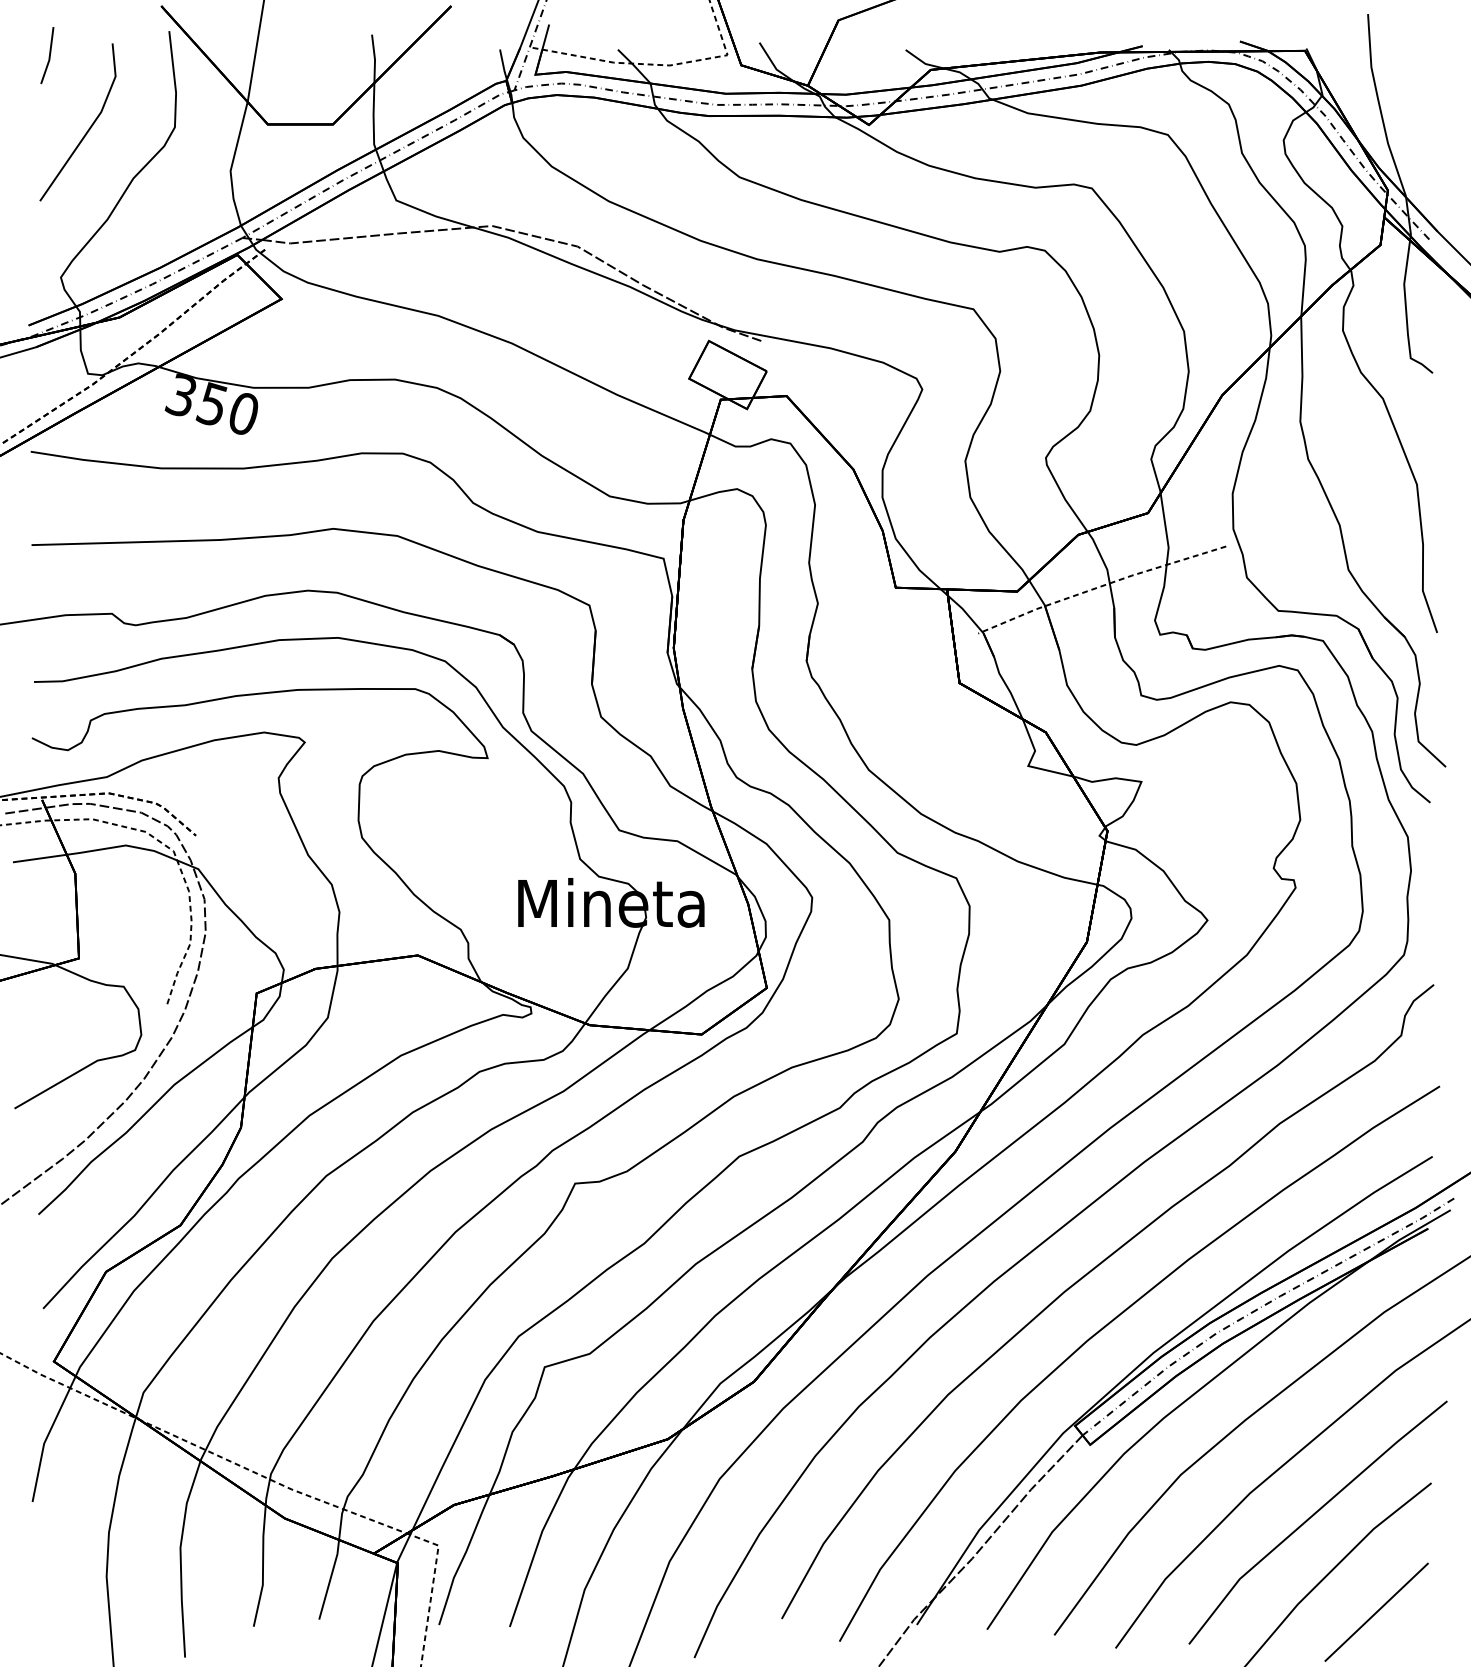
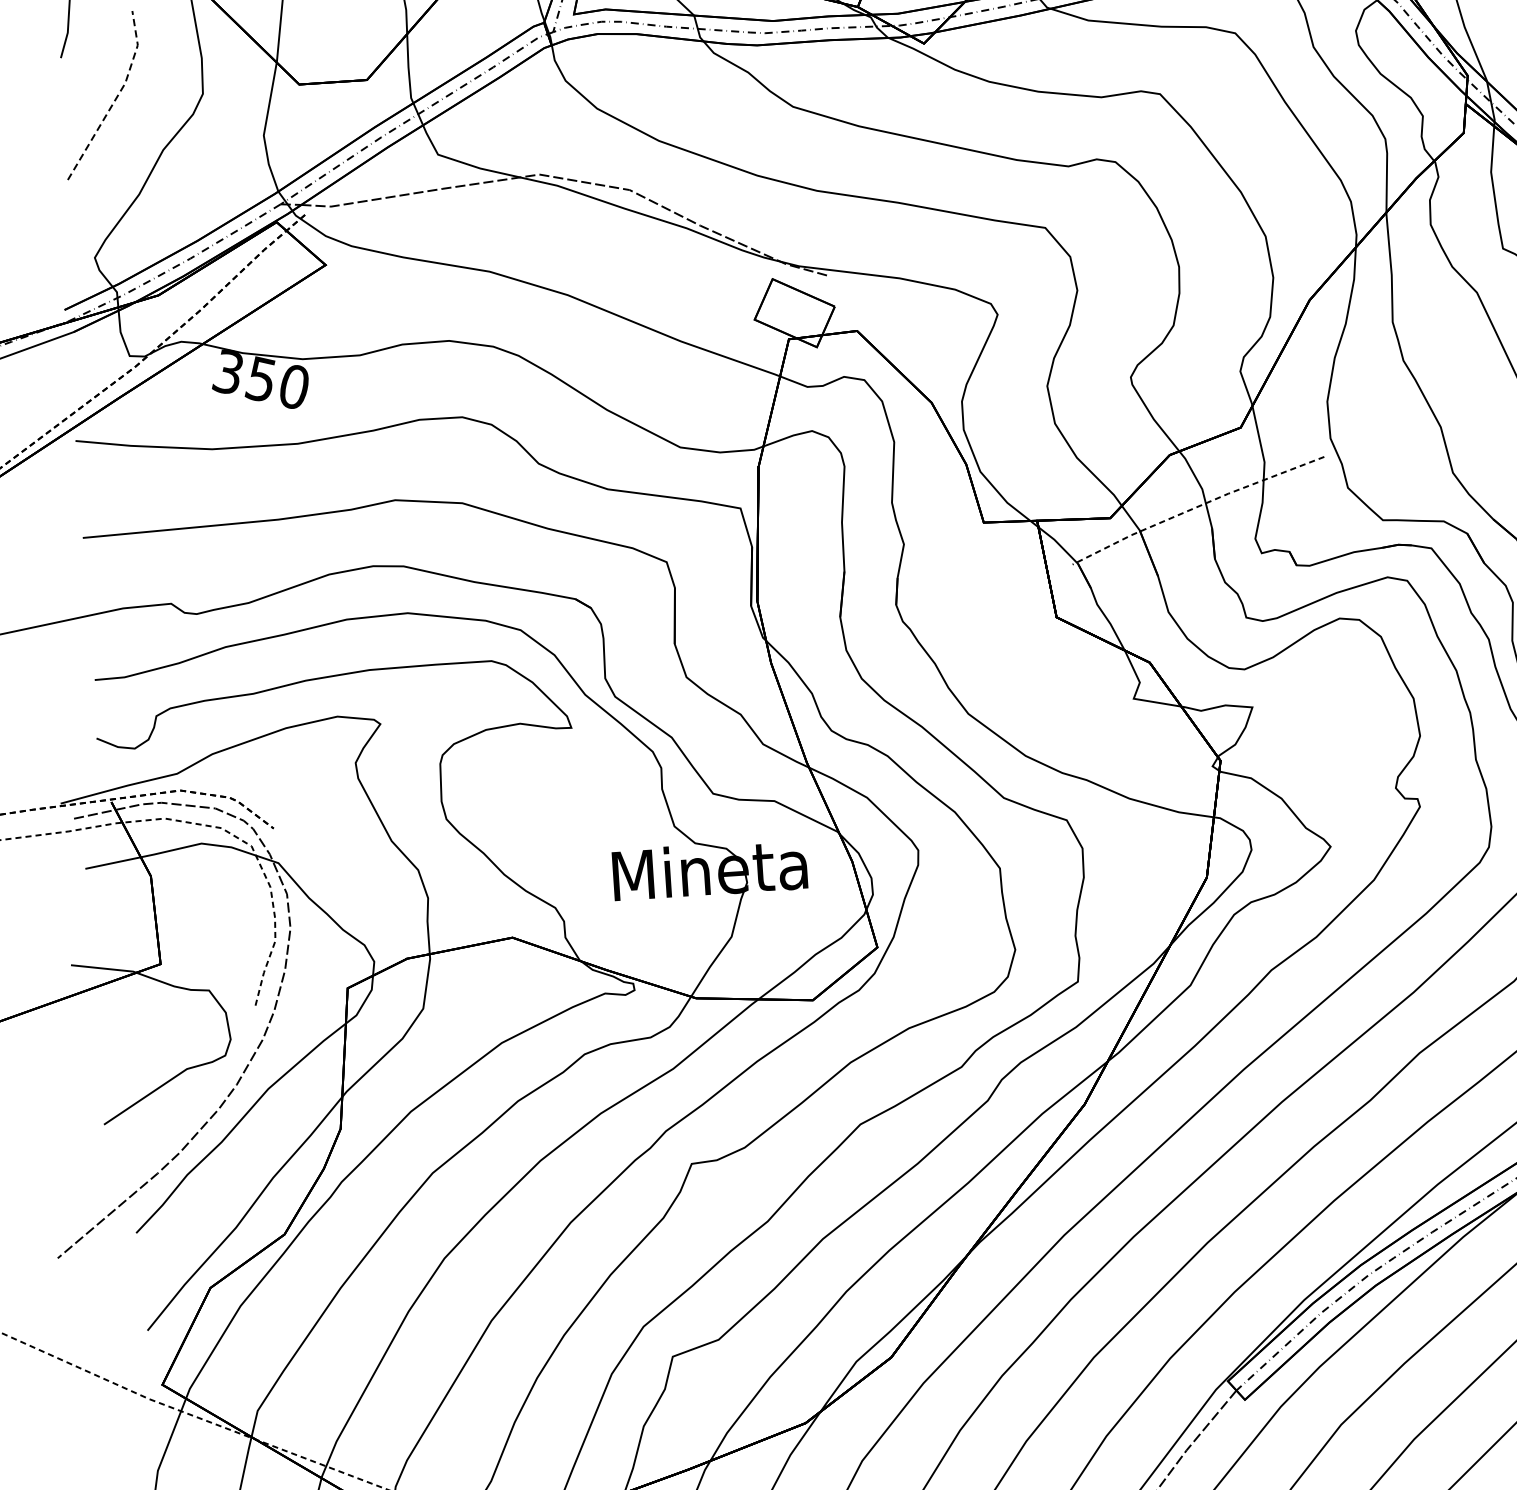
line: (91, 125) -> (116, 97), solid -> dashed

